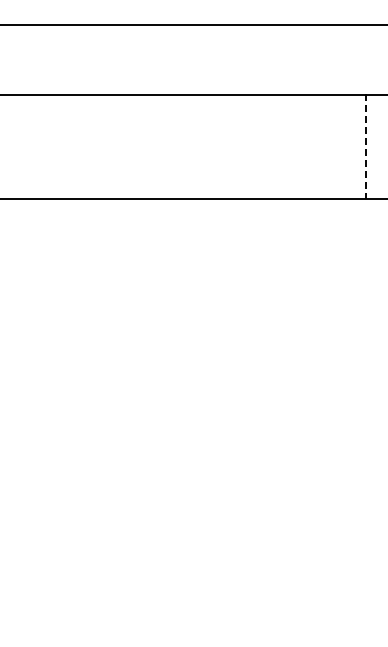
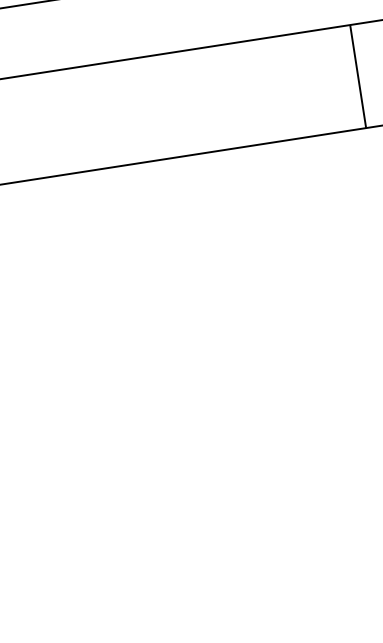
line: (365, 147) -> (357, 77), dashed -> solid

